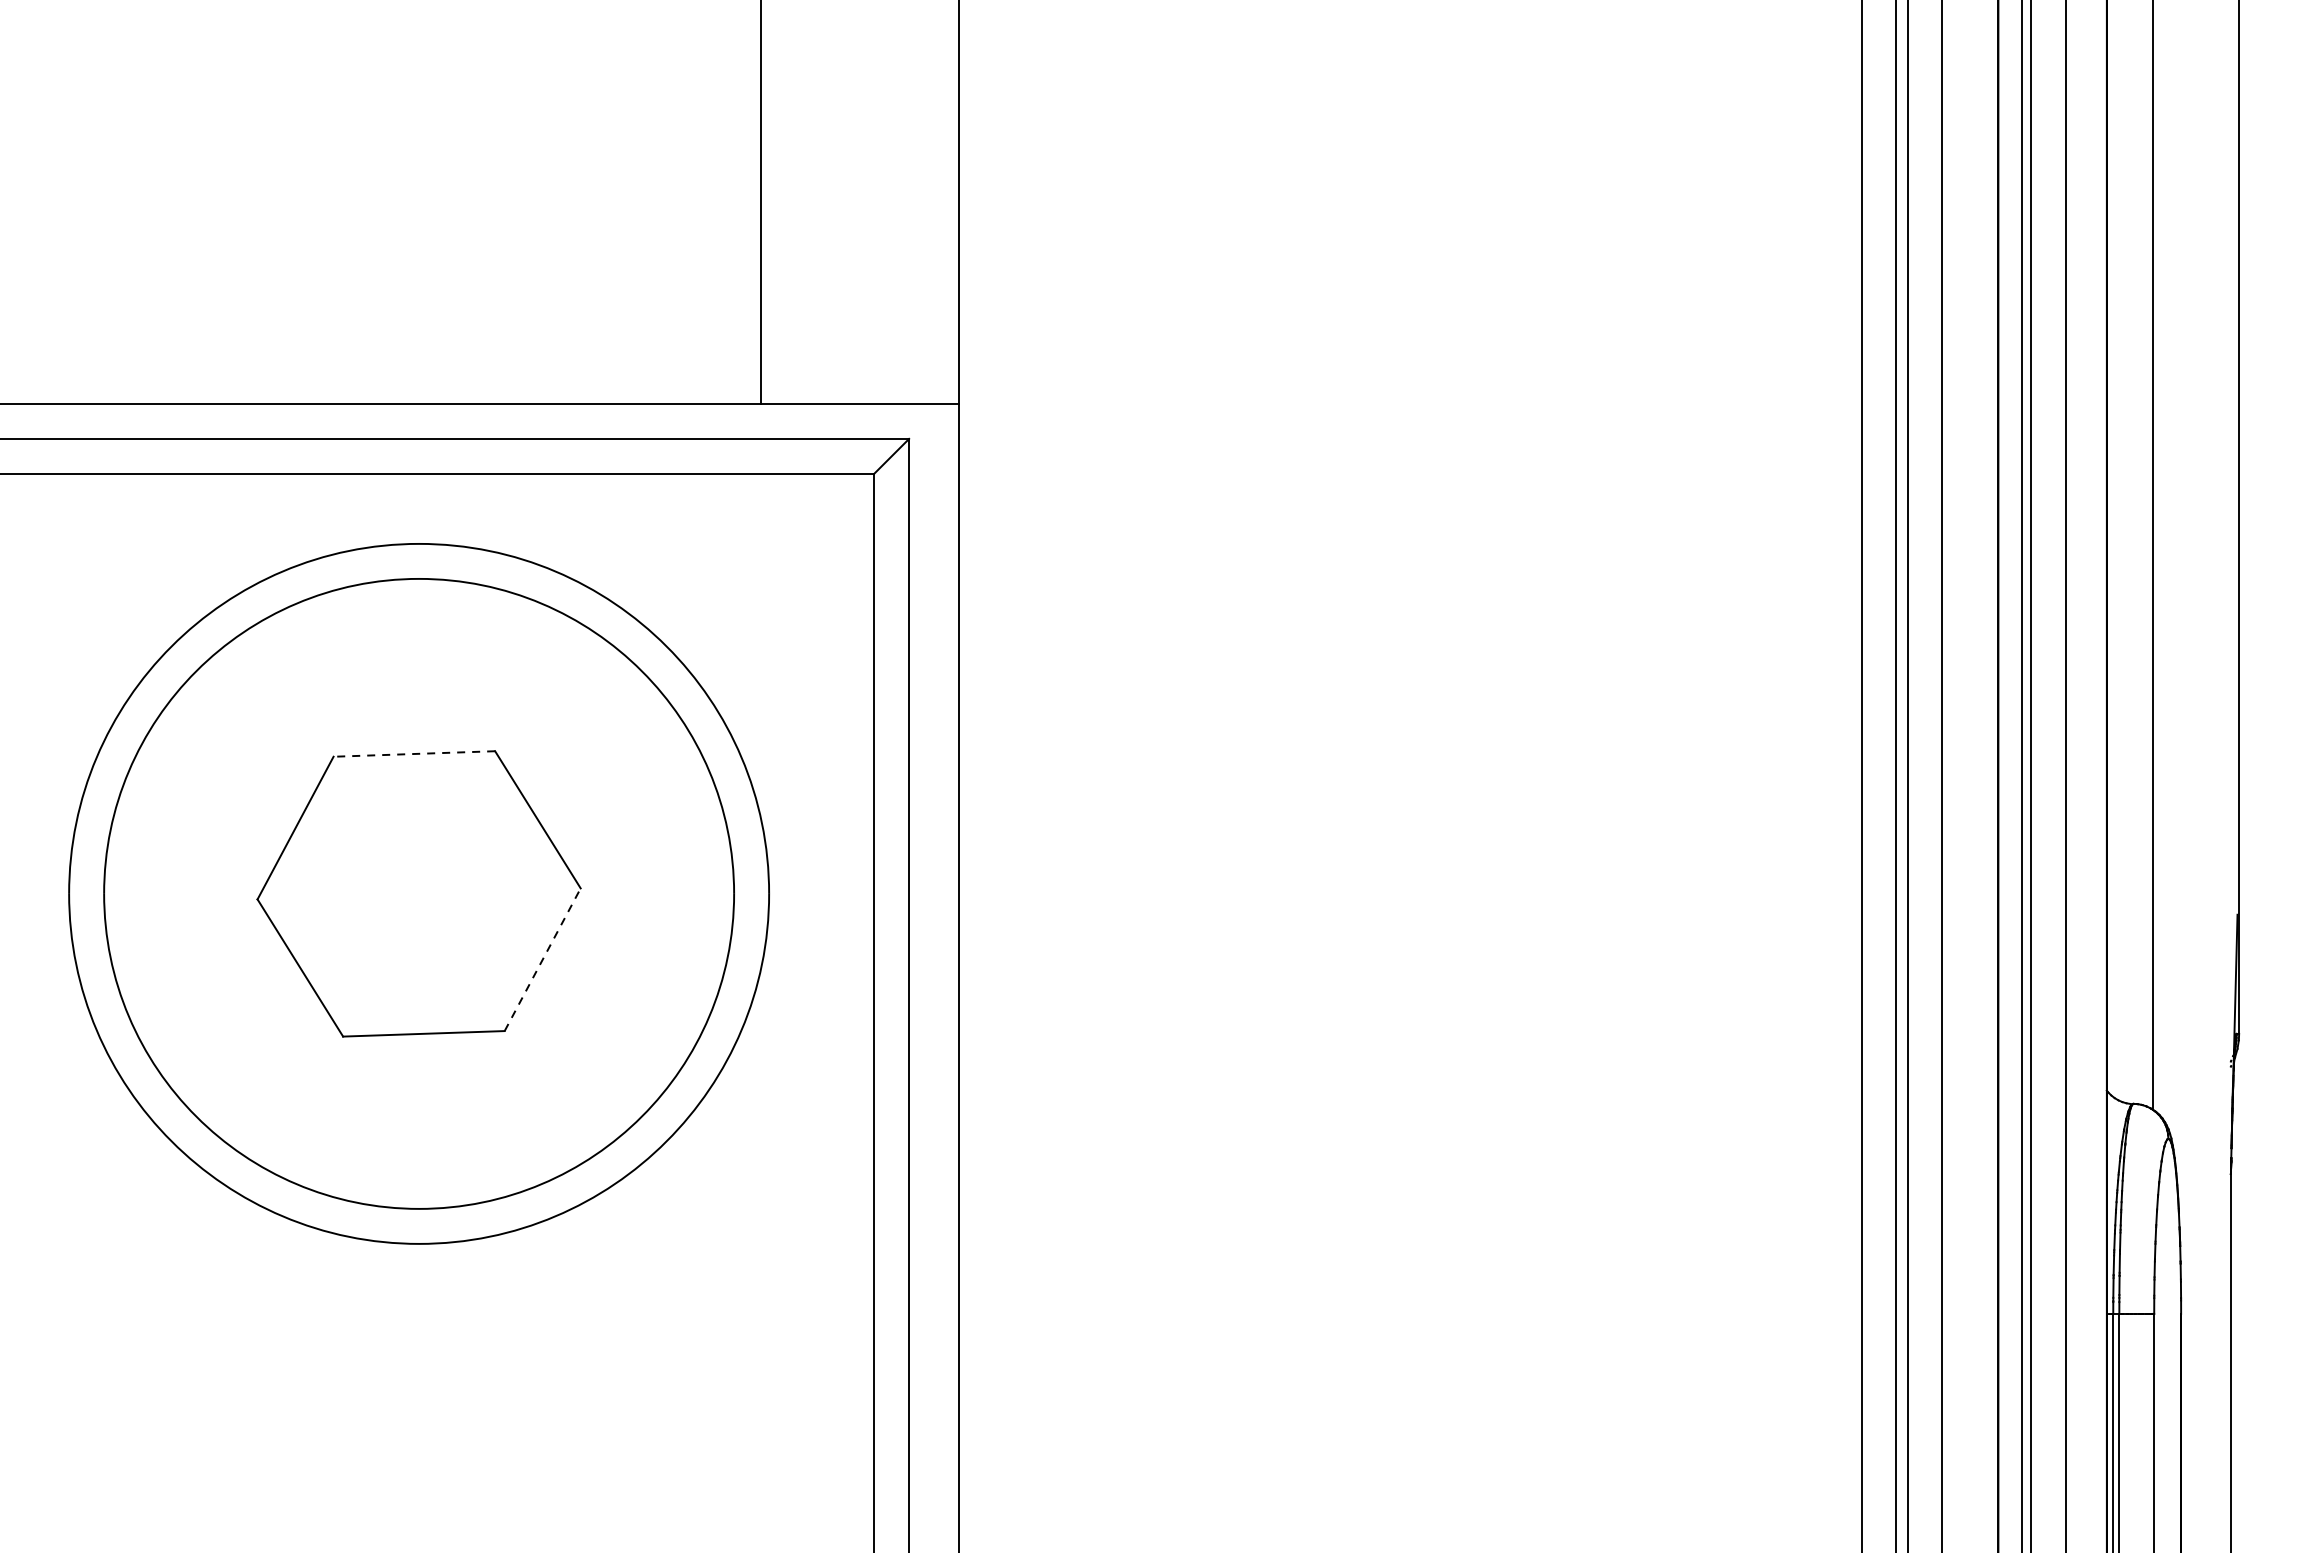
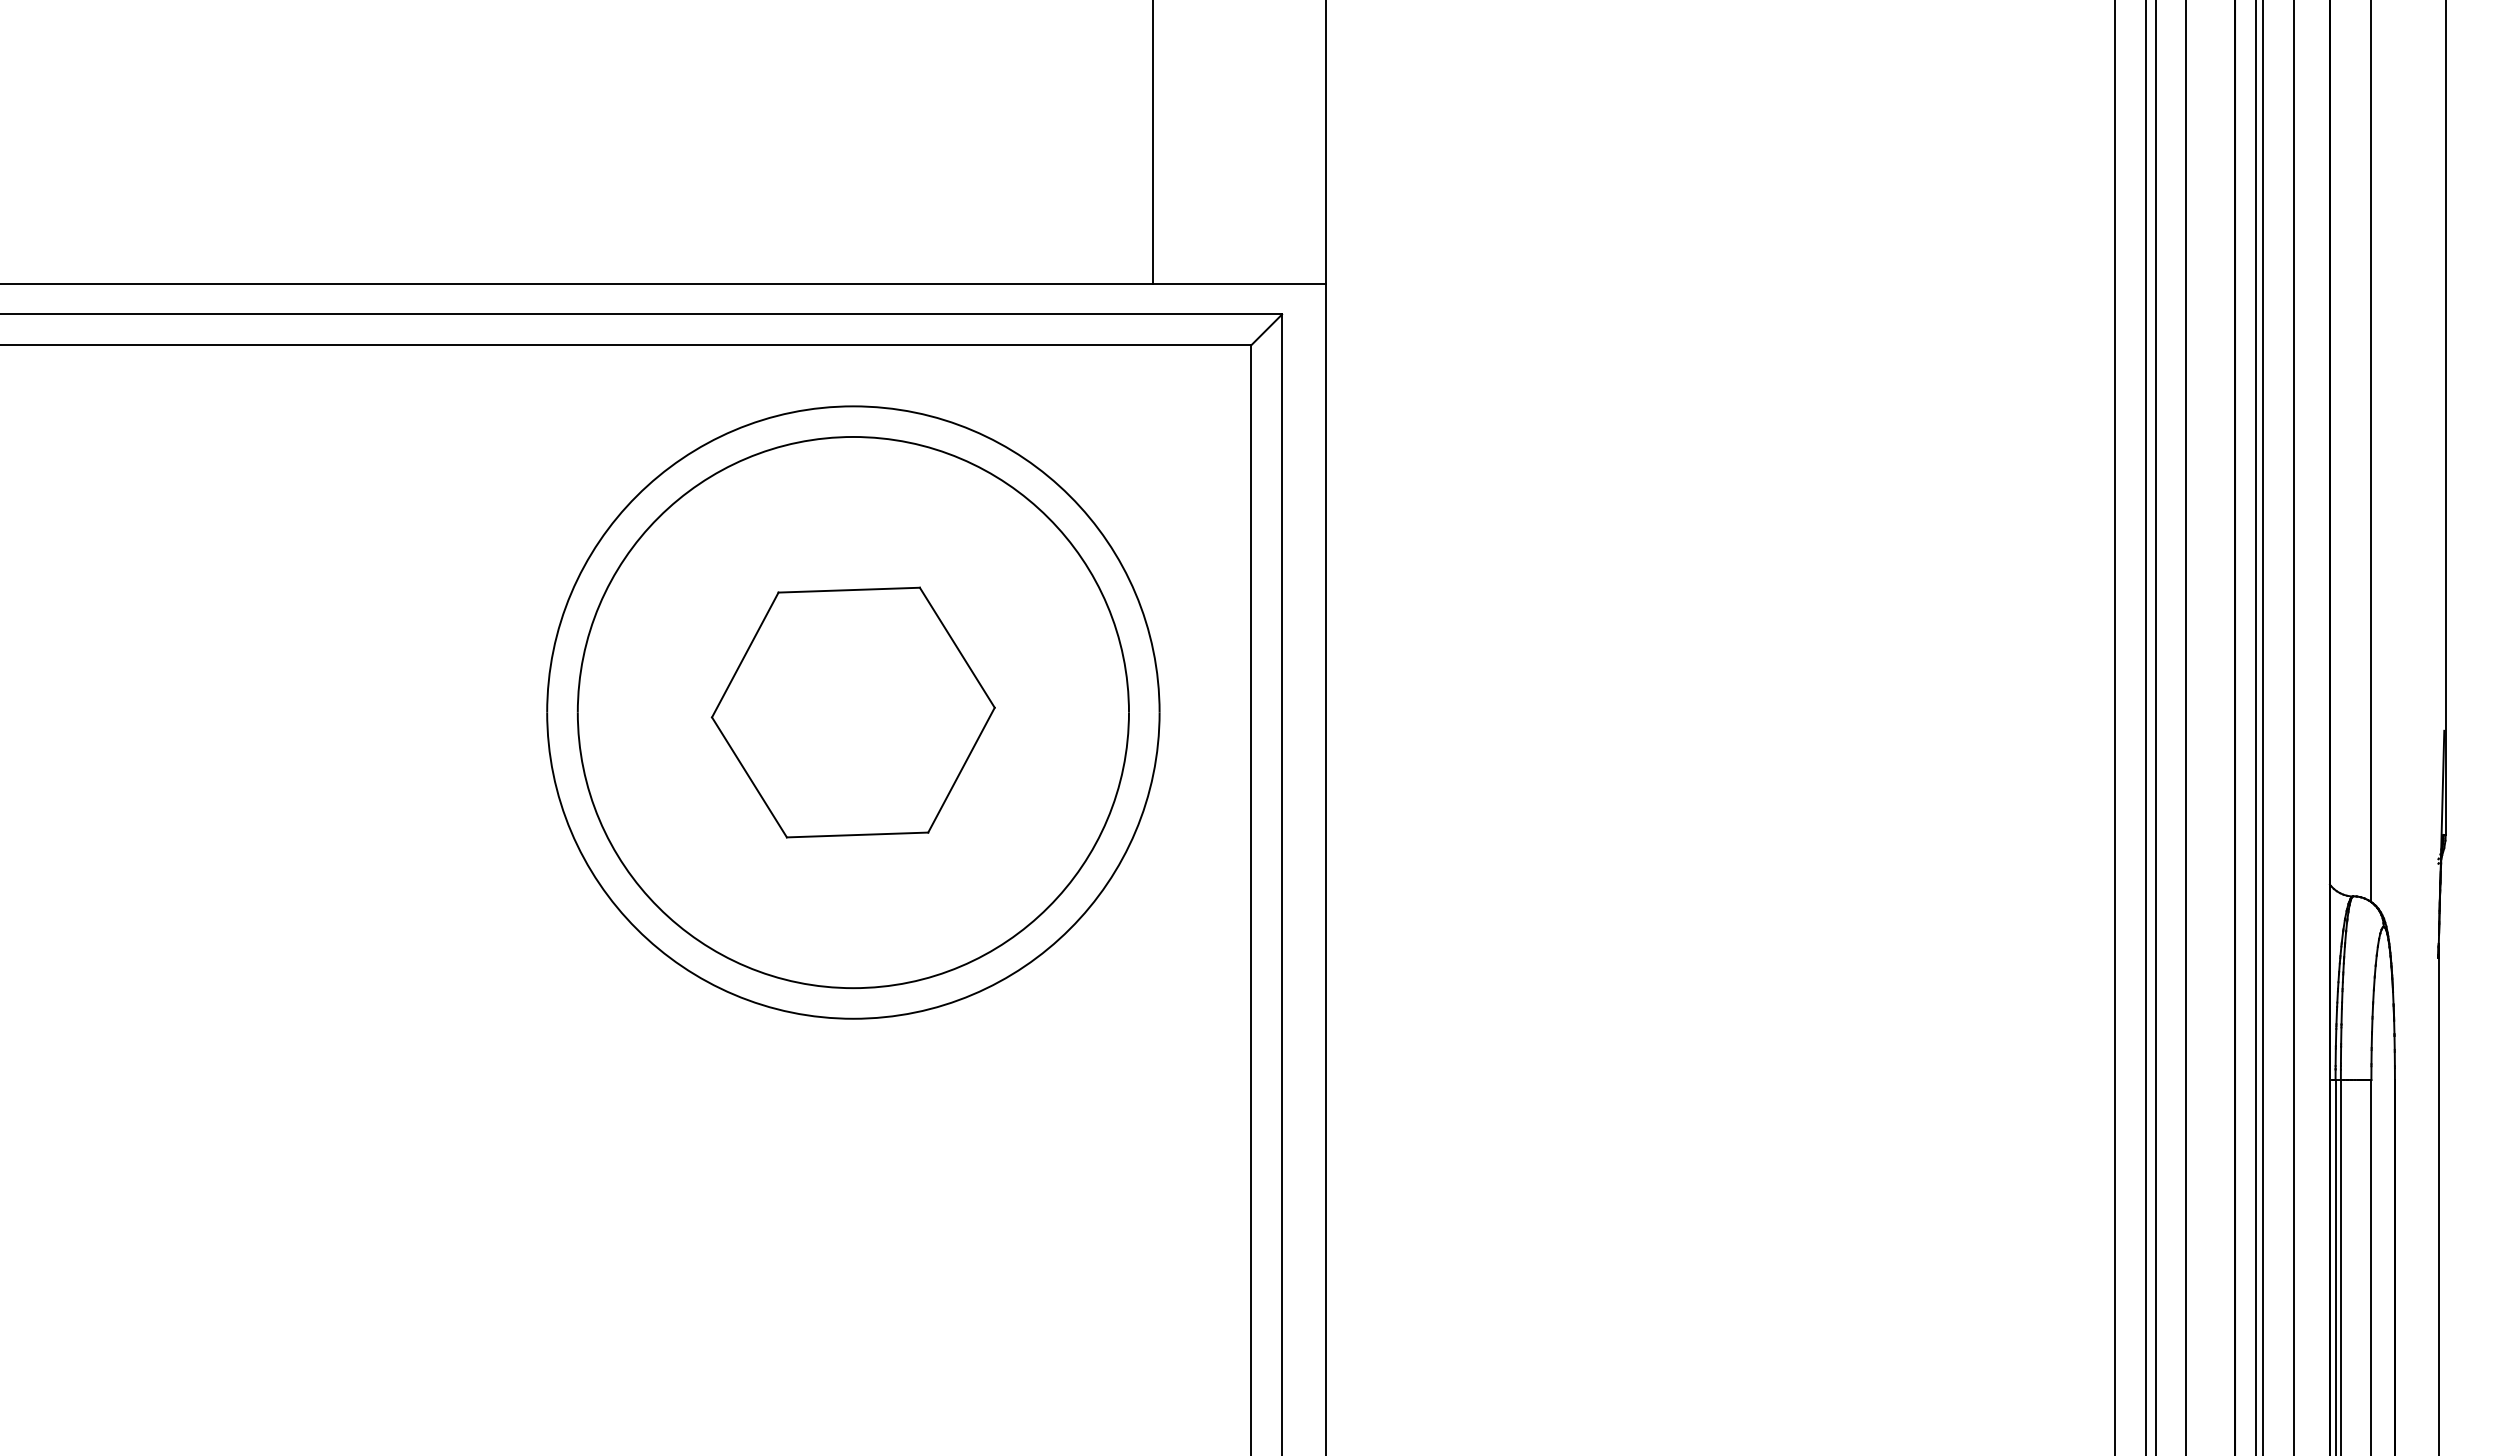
line: (414, 754) -> (849, 590), dashed -> solid
line: (542, 960) -> (961, 770), dashed -> solid

